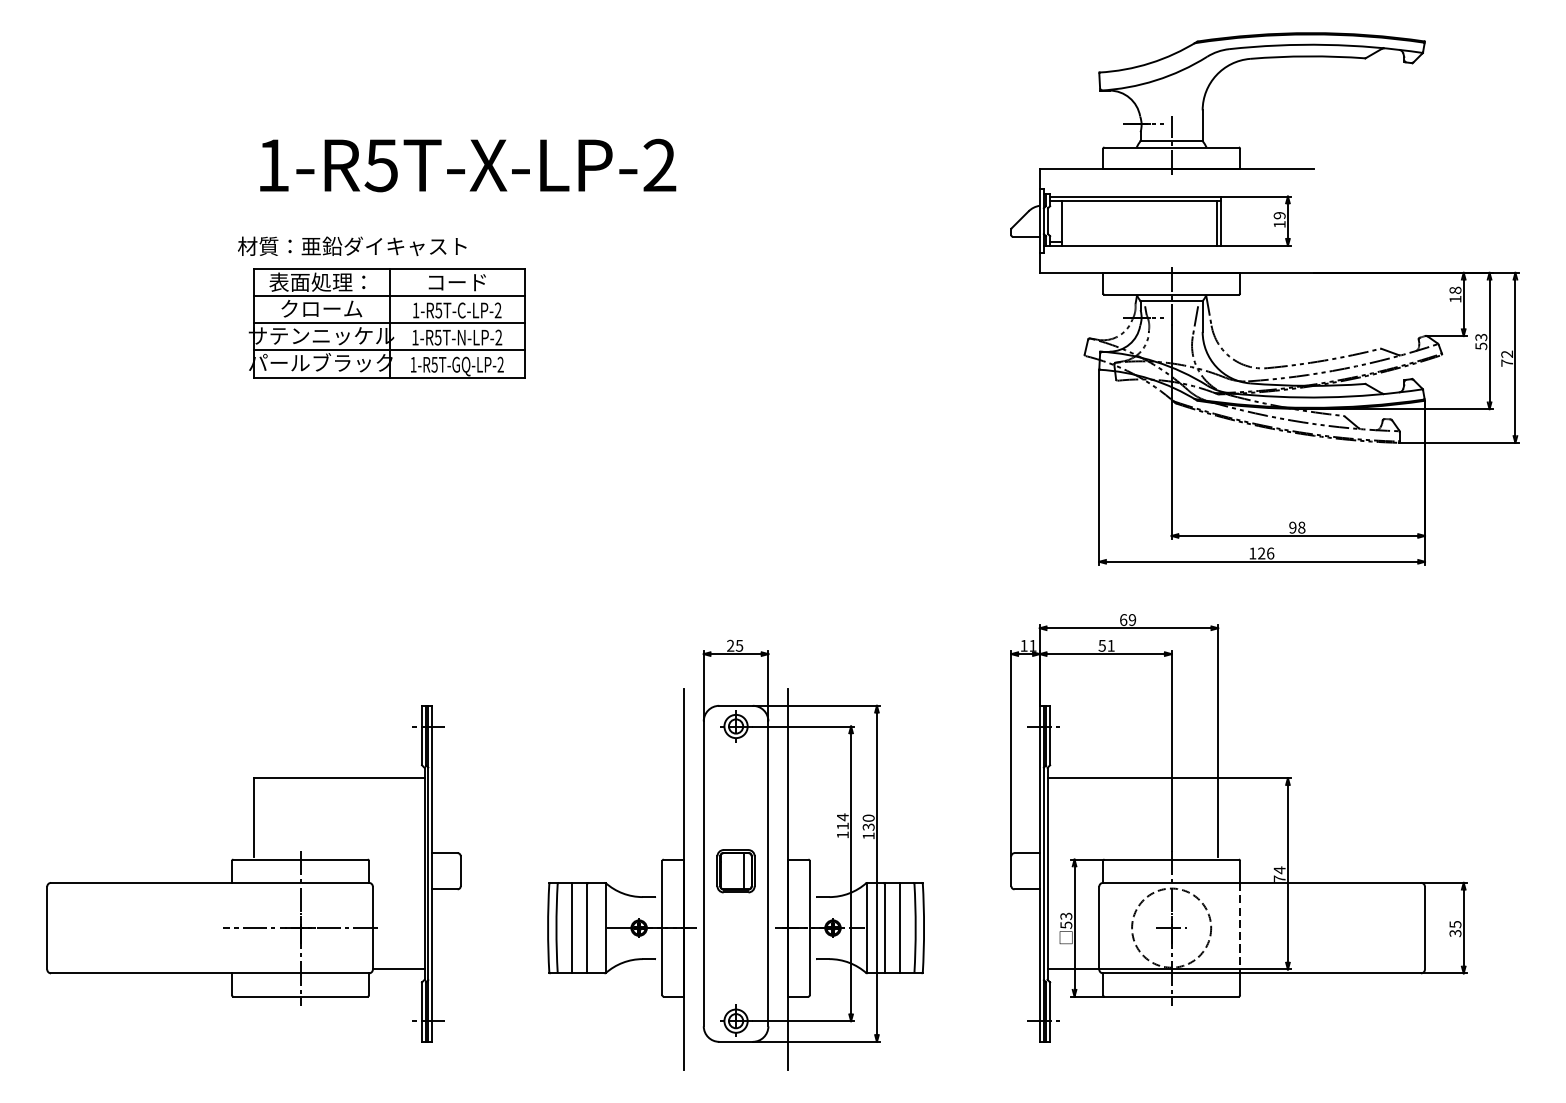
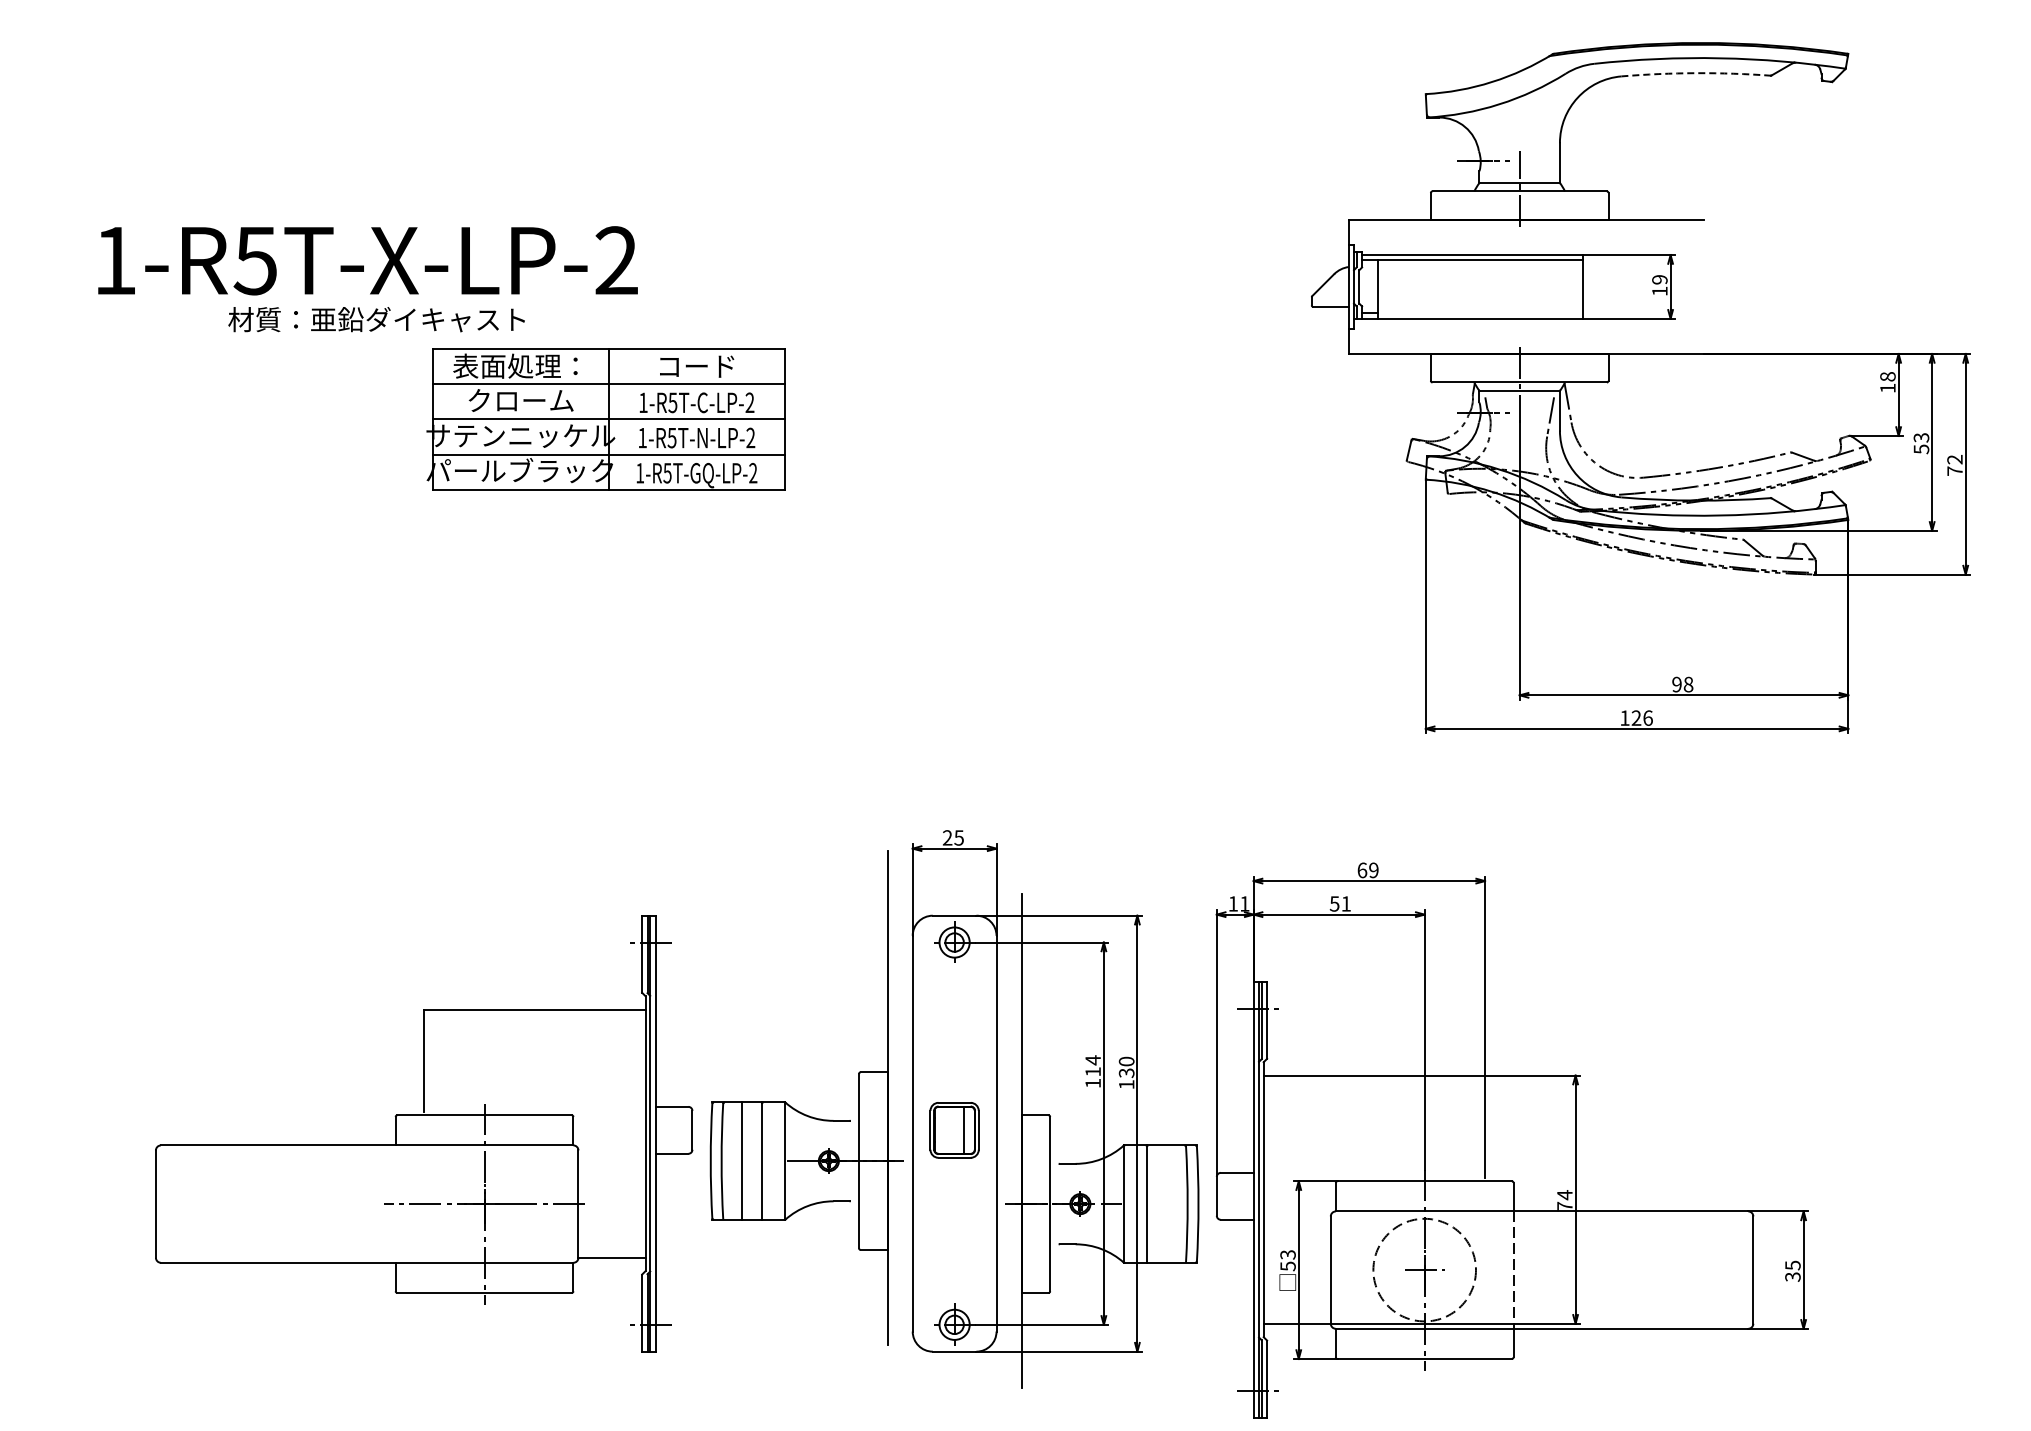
arc: (1307, 56) -> (1696, 73), solid -> dashed
text: (467, 165) -> (367, 260), moved
line: (1216, 223) -> (1578, 289), removed
text: (352, 246) -> (376, 319), moved
part: (386, 323) -> (605, 419), moved
part: (1238, 828) -> (1511, 1140), moved
part: (254, 873) -> (424, 1133), moved
part: (617, 889) -> (800, 1111), moved
line: (900, 927) -> (1167, 1203), removed

